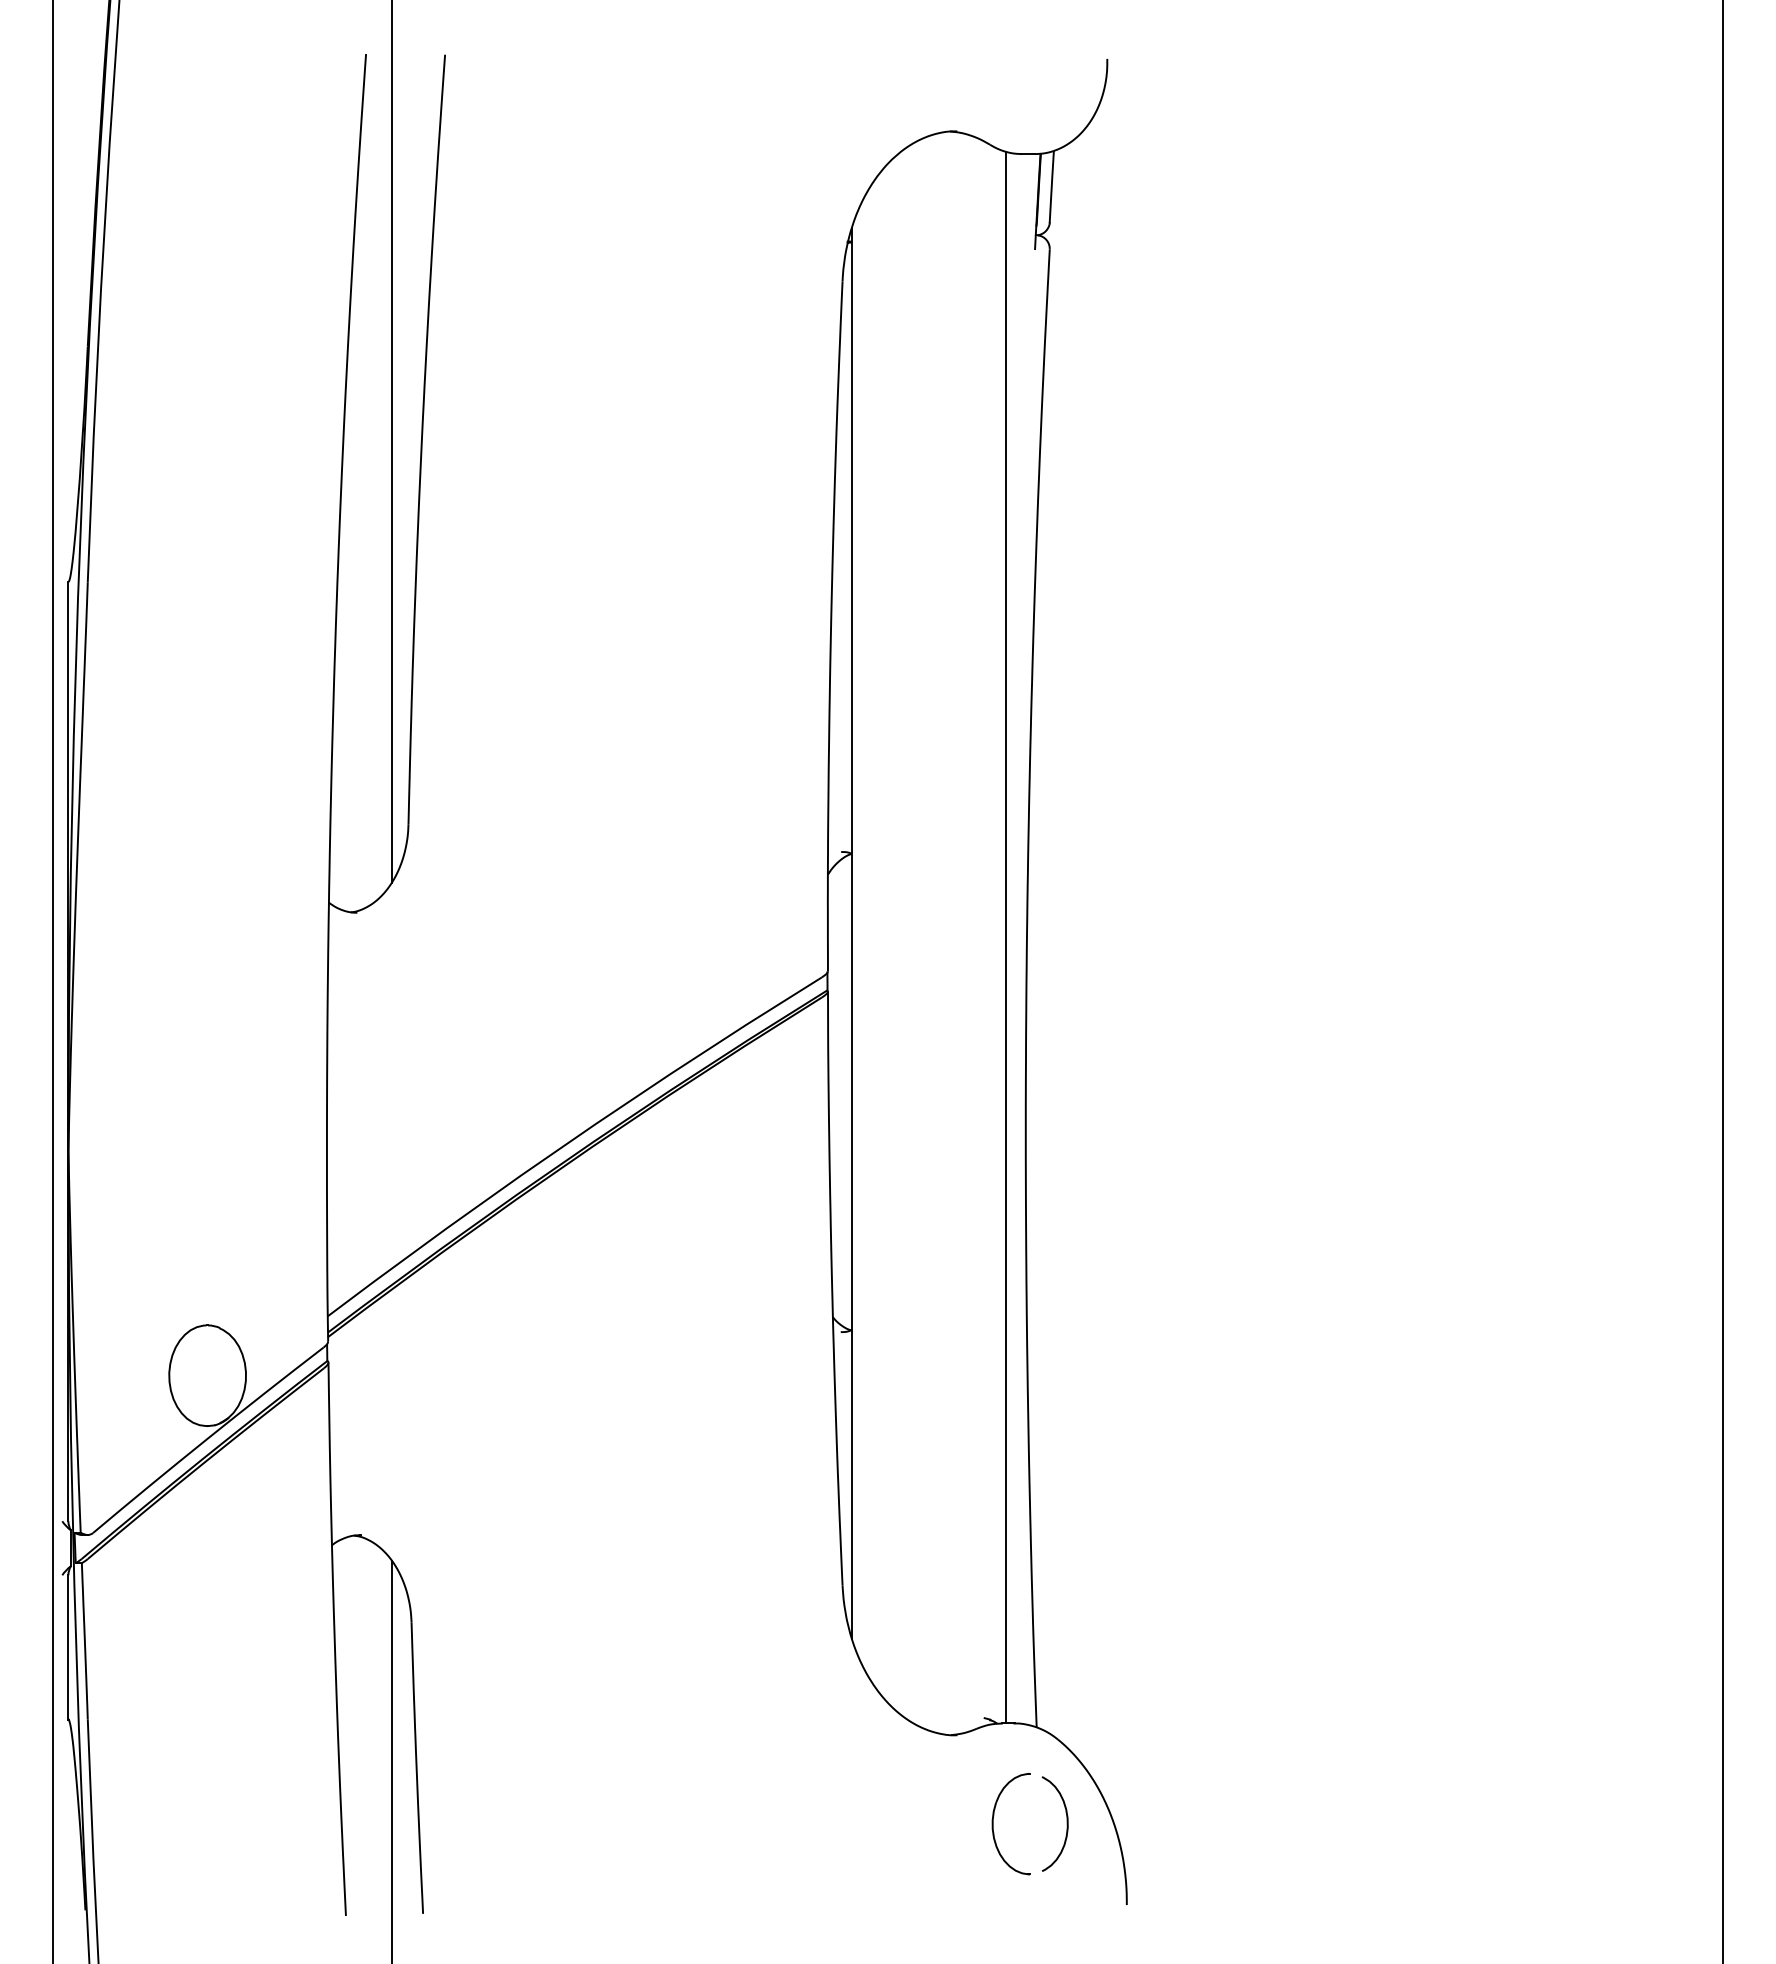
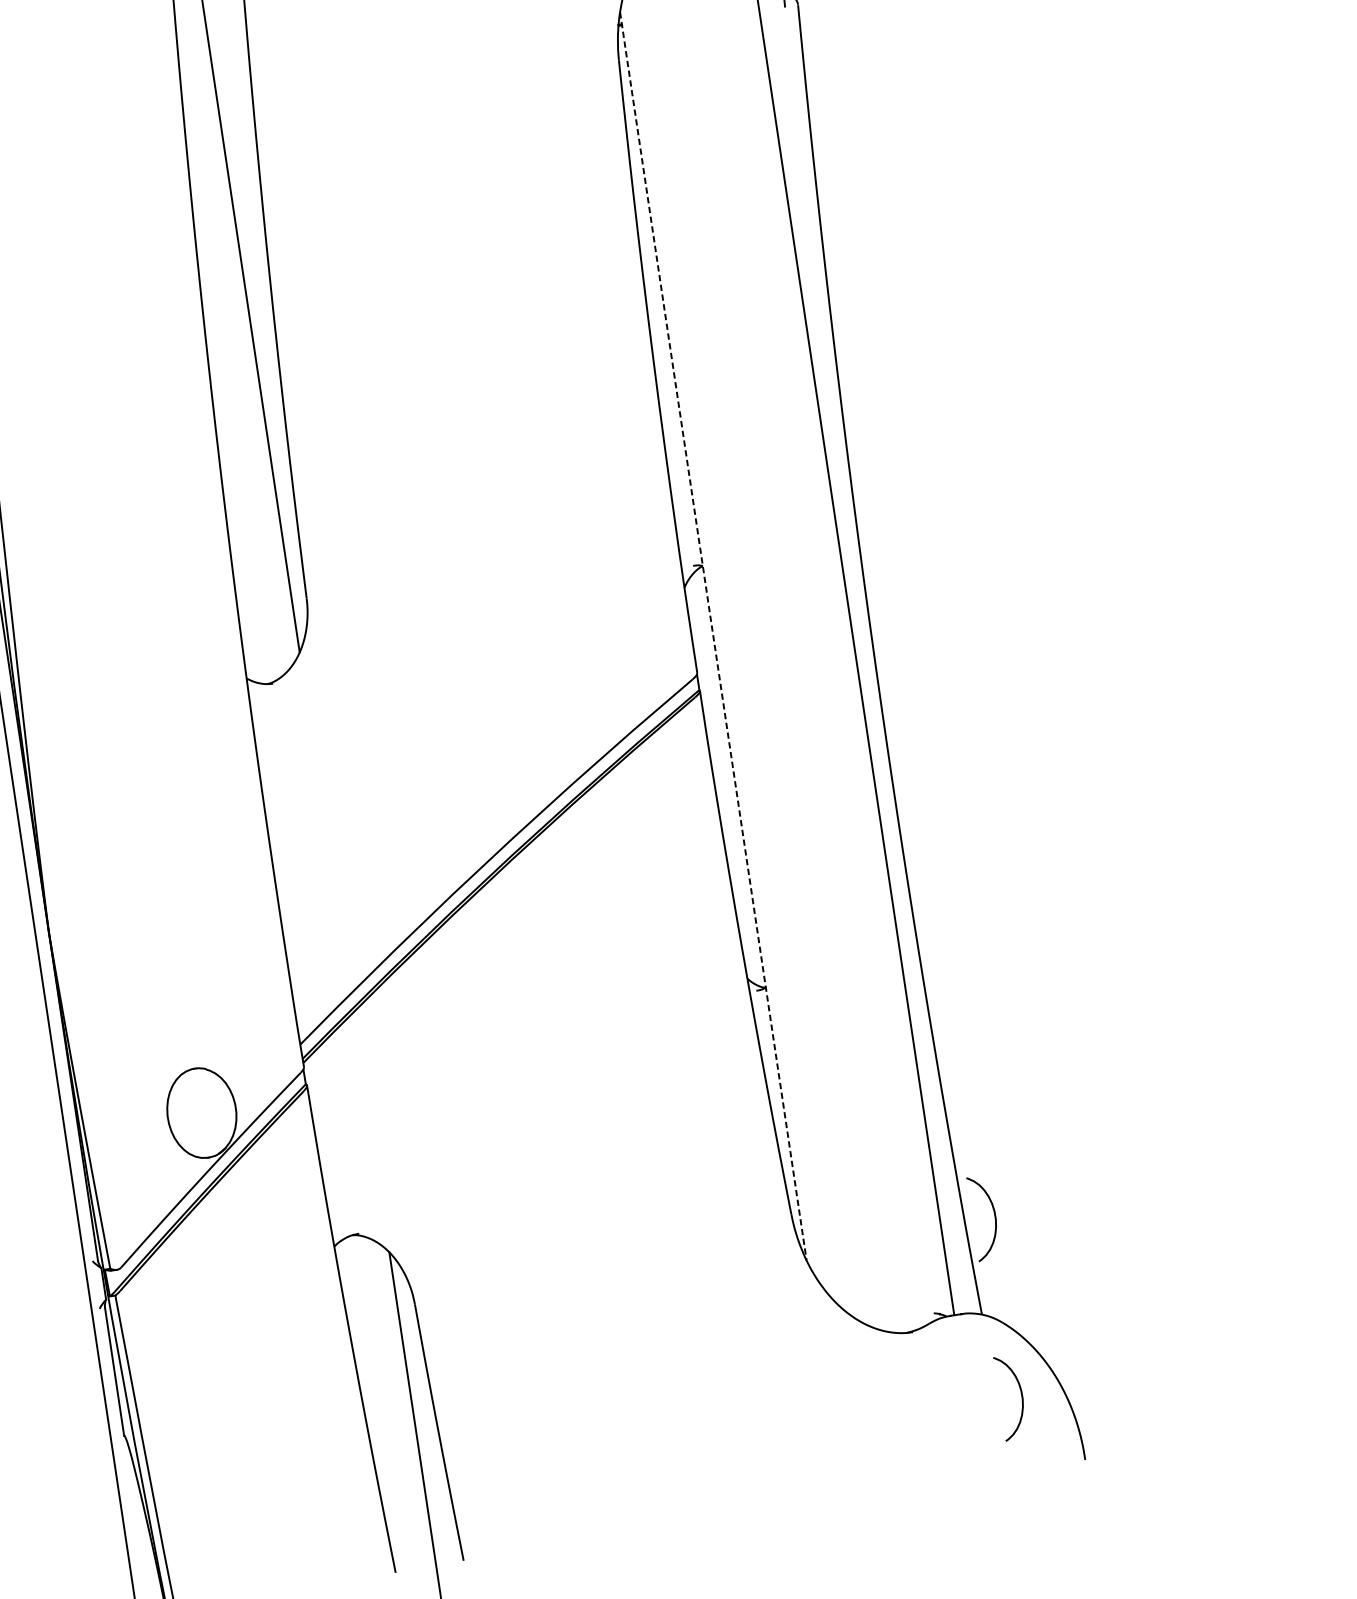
line: (851, 933) -> (713, 636), solid -> dashed
curve: (1066, 1620) -> (994, 1216), added
part: (993, 1824) -> (956, 1406), removed

